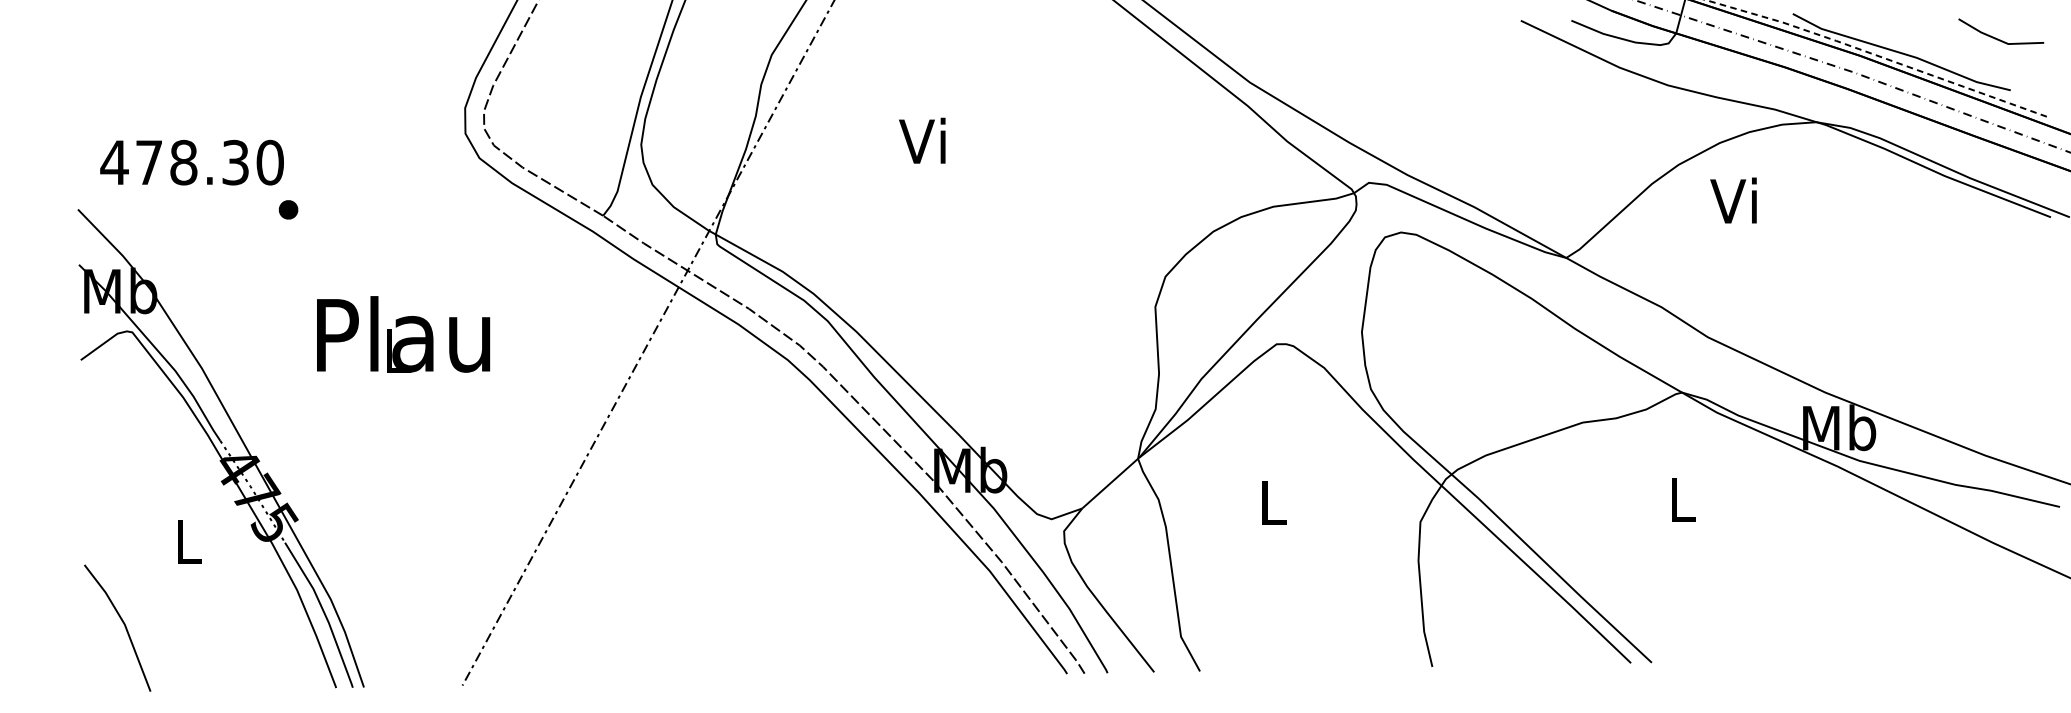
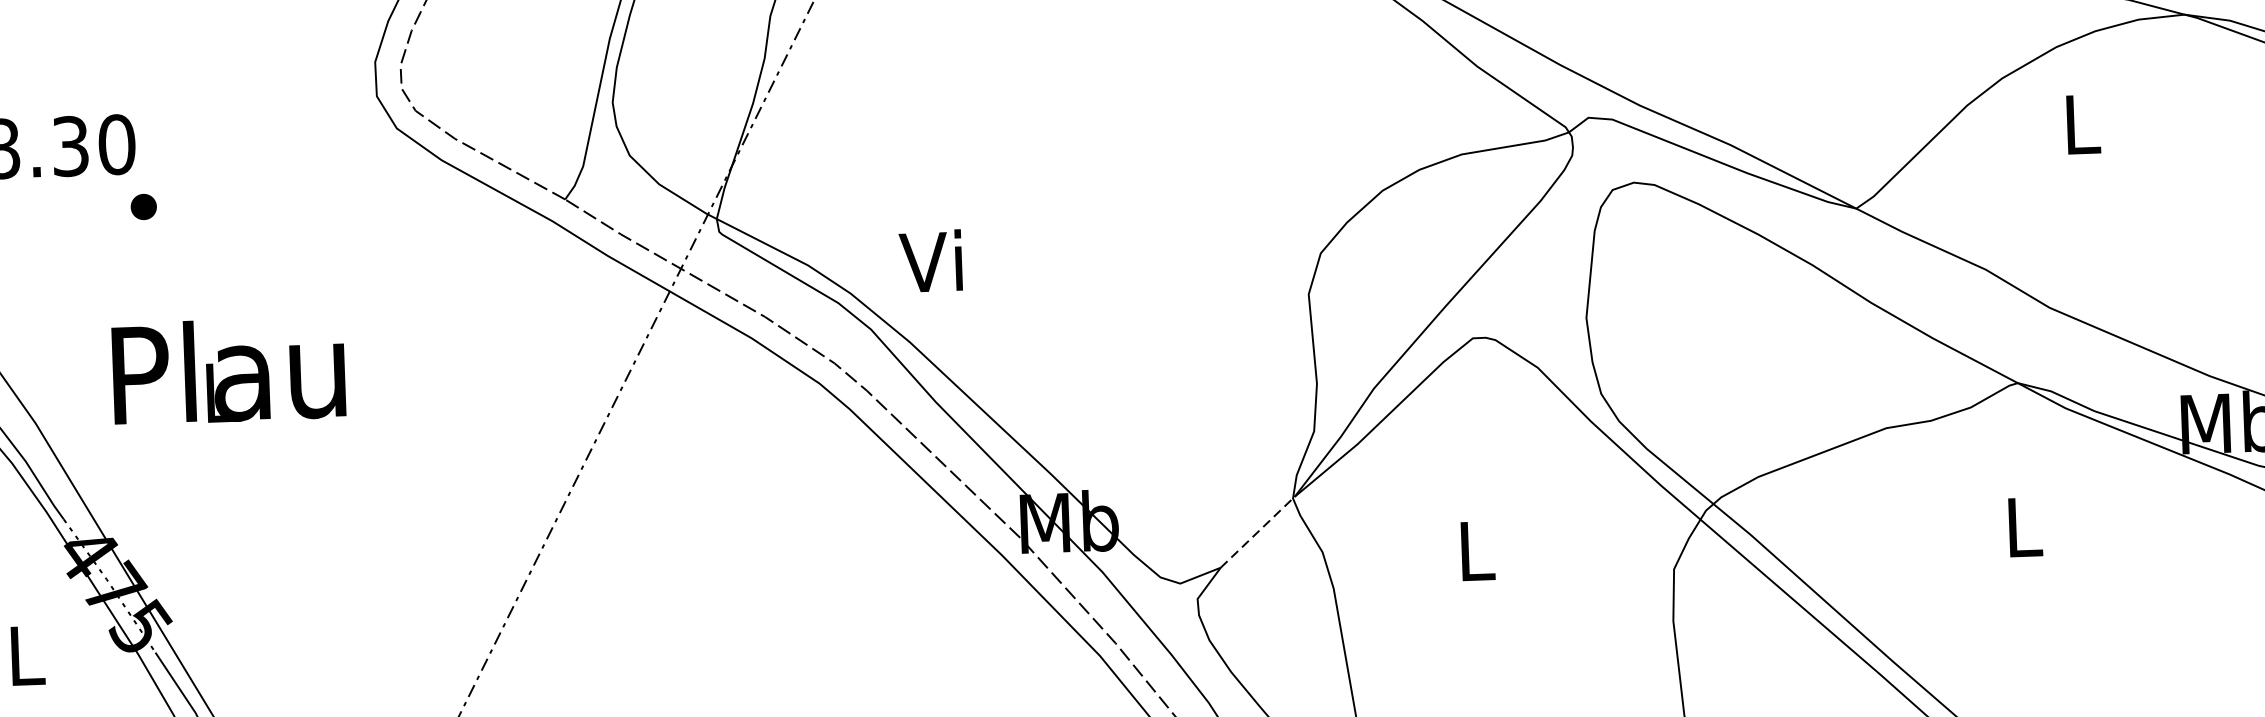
text: (922, 140) -> (931, 260), moved
text: (1733, 200) -> (2077, 123), Vi -> L
text: (403, 334) -> (228, 370), moved
line: (1111, 482) -> (1258, 531), solid -> dashed

